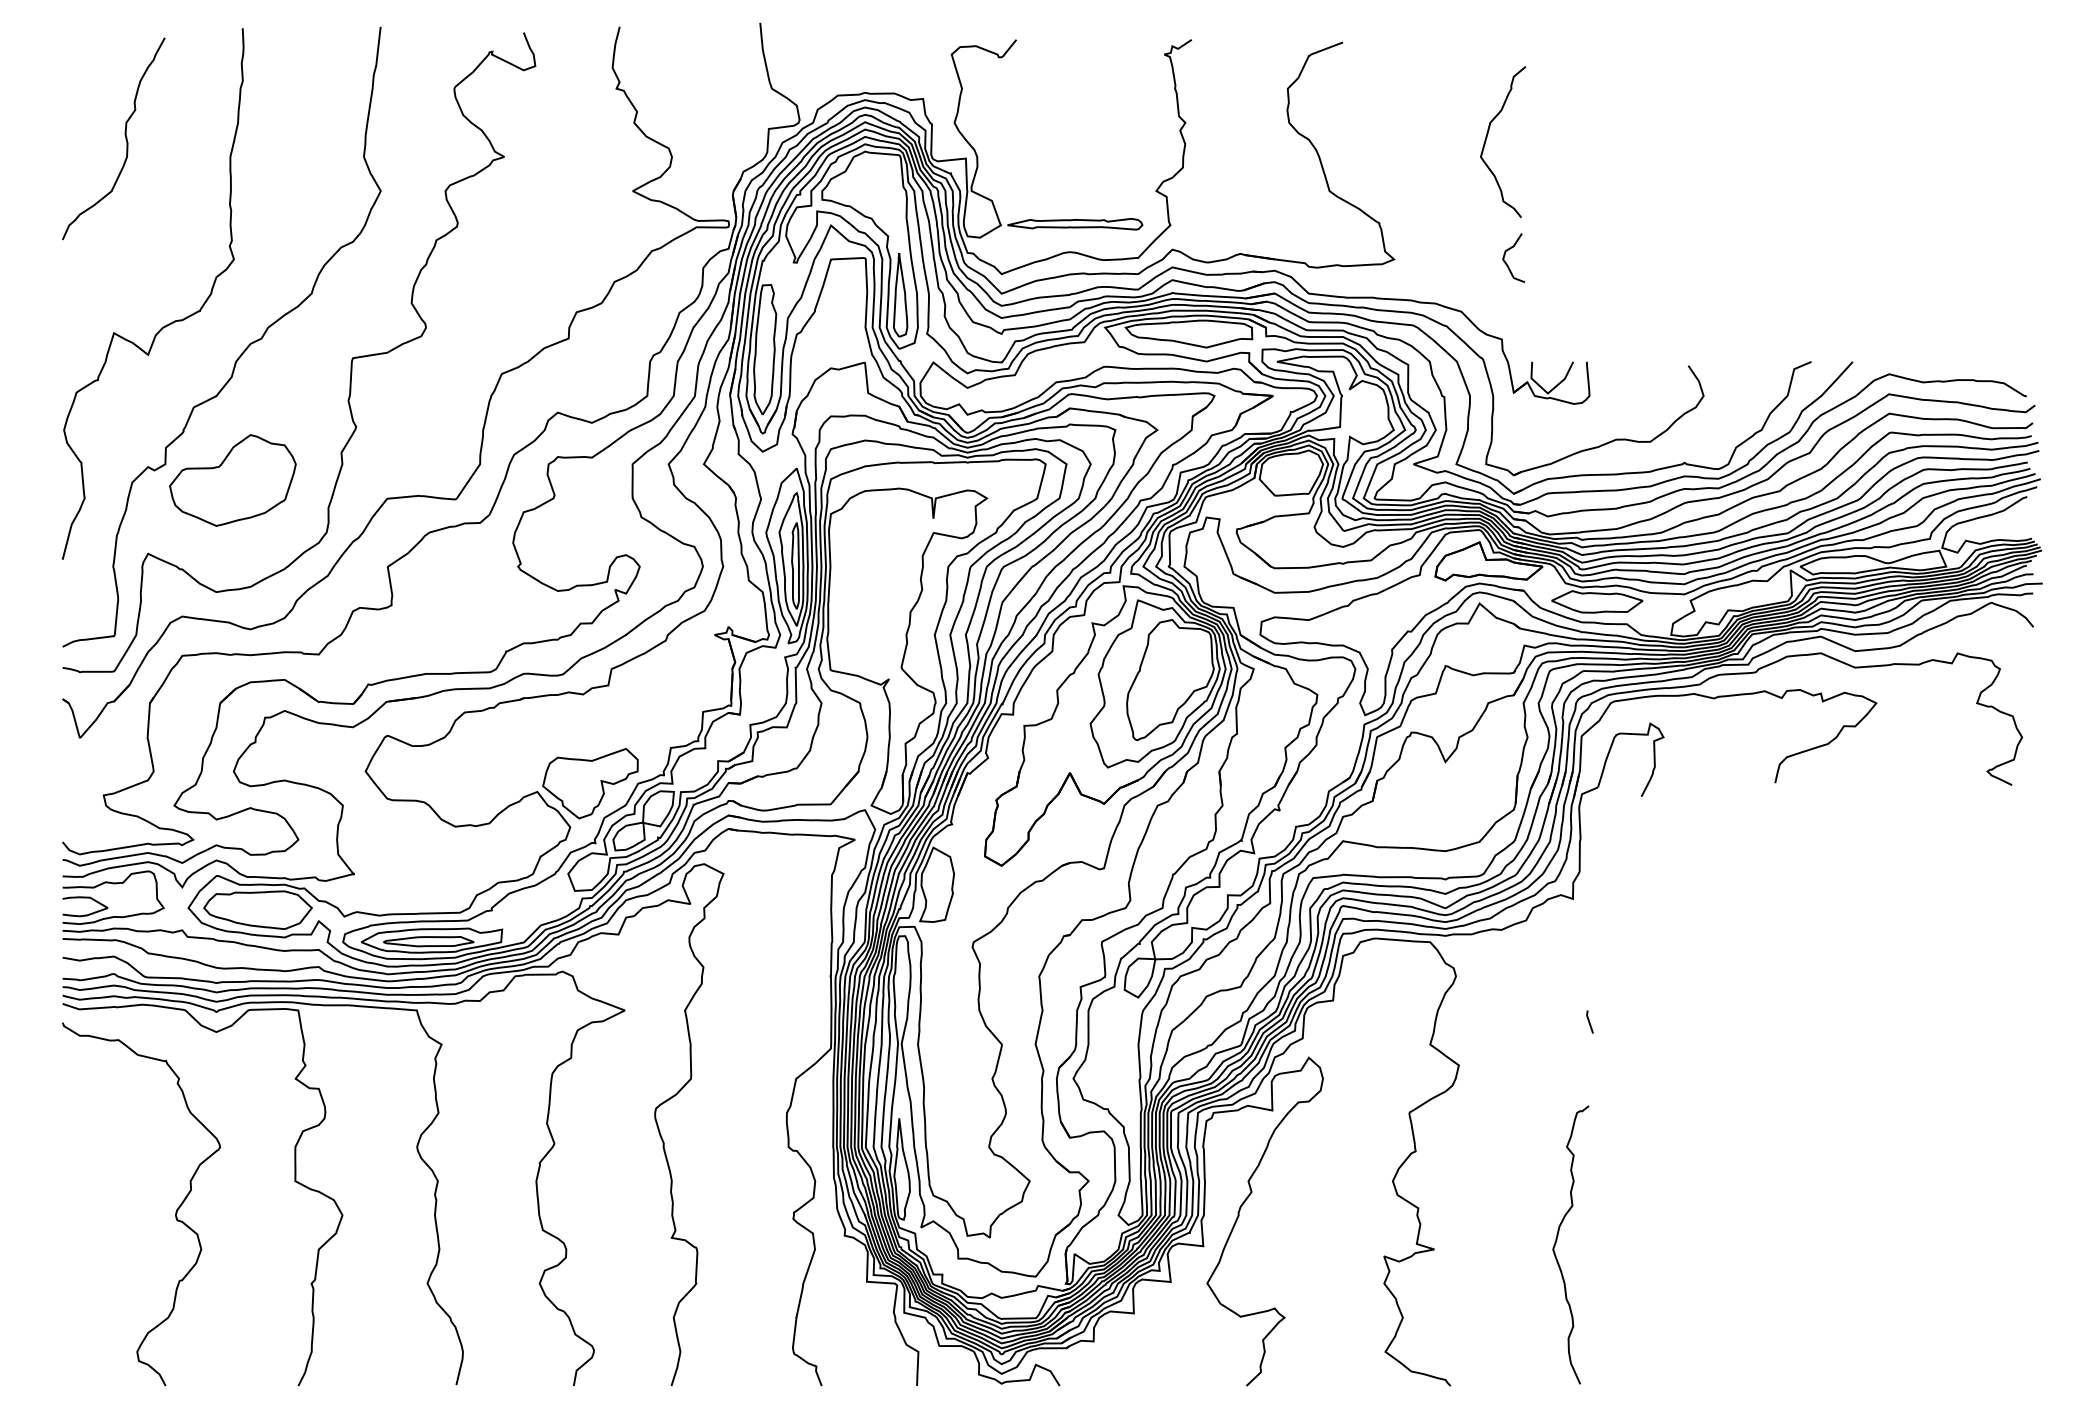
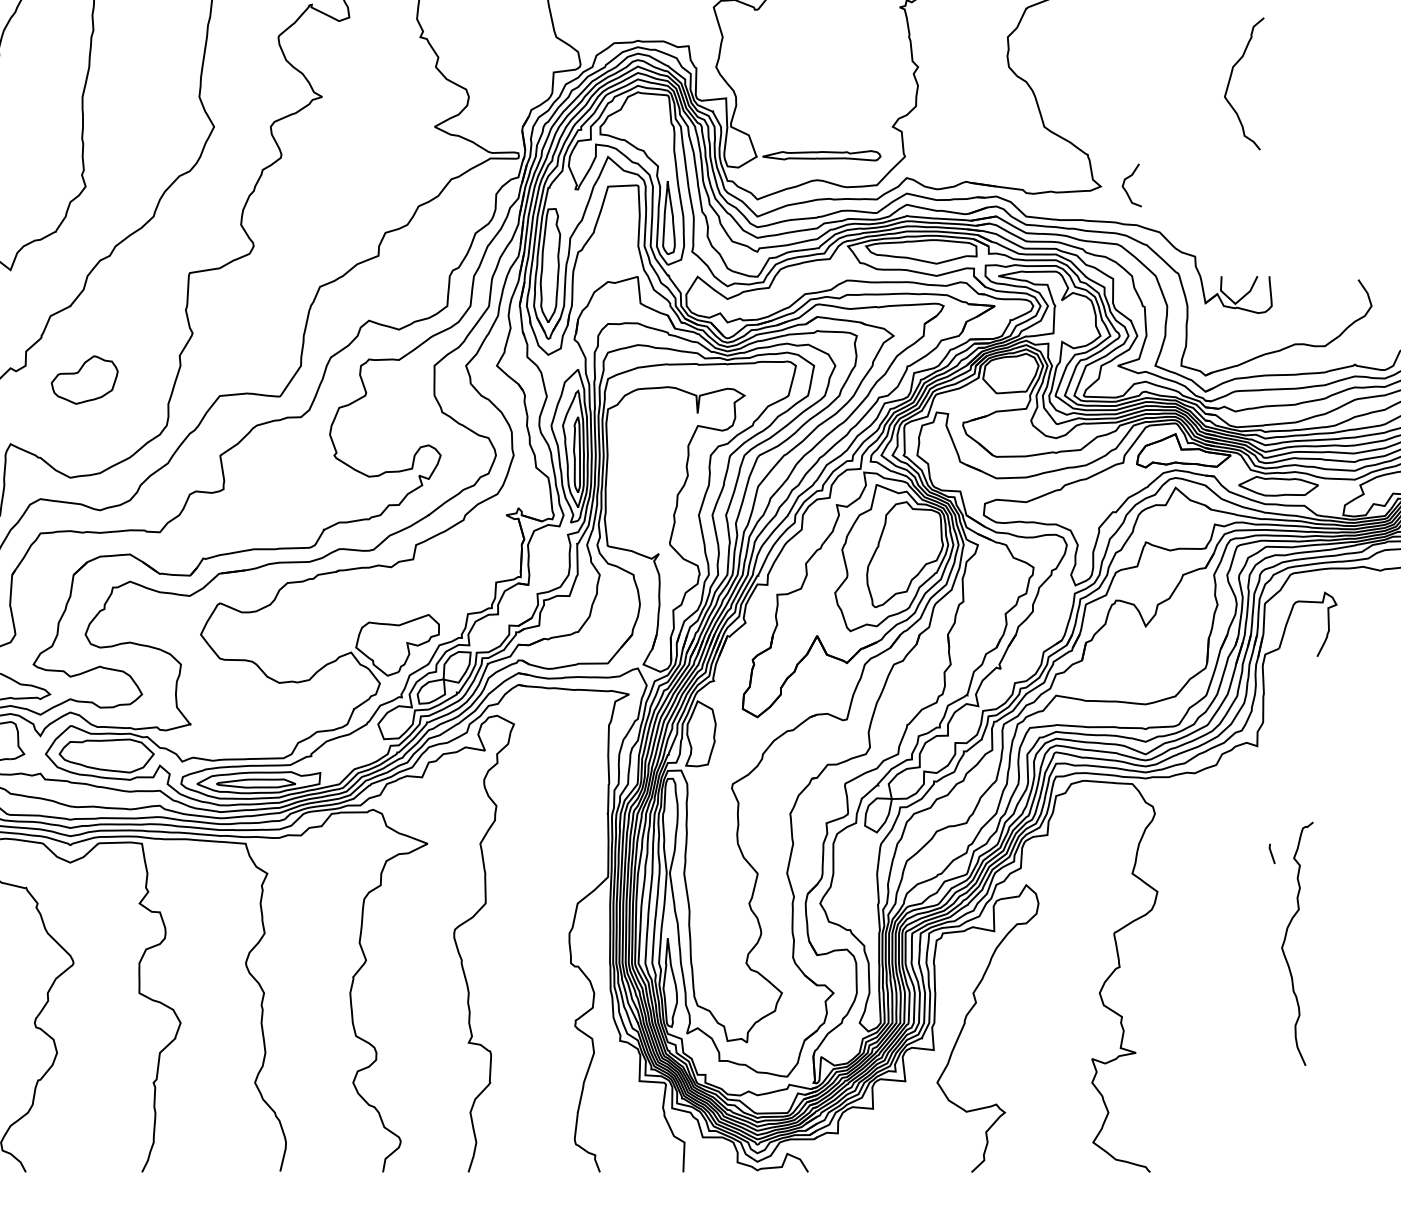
curve: (1487, 137) -> (1230, 79), moved
curve: (1505, 255) -> (1124, 183), moved
part: (232, 480) -> (84, 380), size x0.6
curve: (1557, 1240) -> (1285, 940), moved

